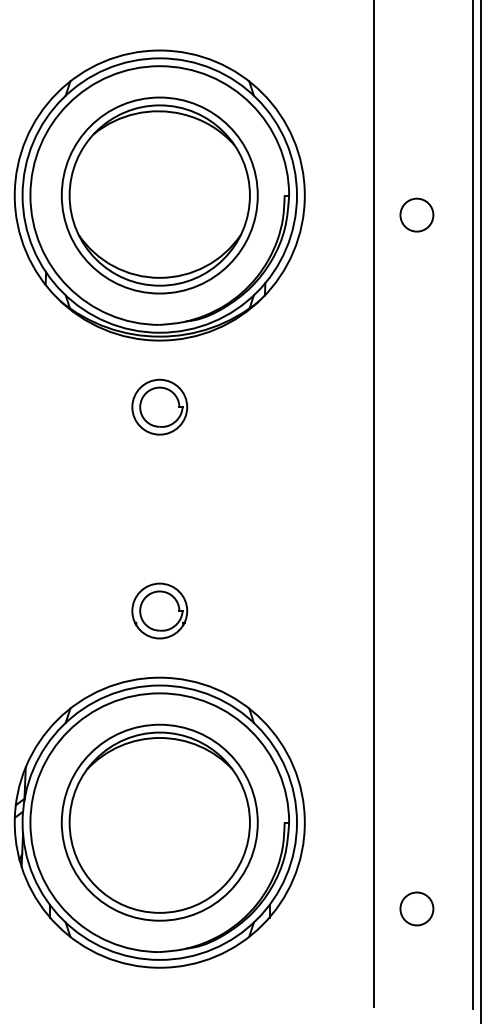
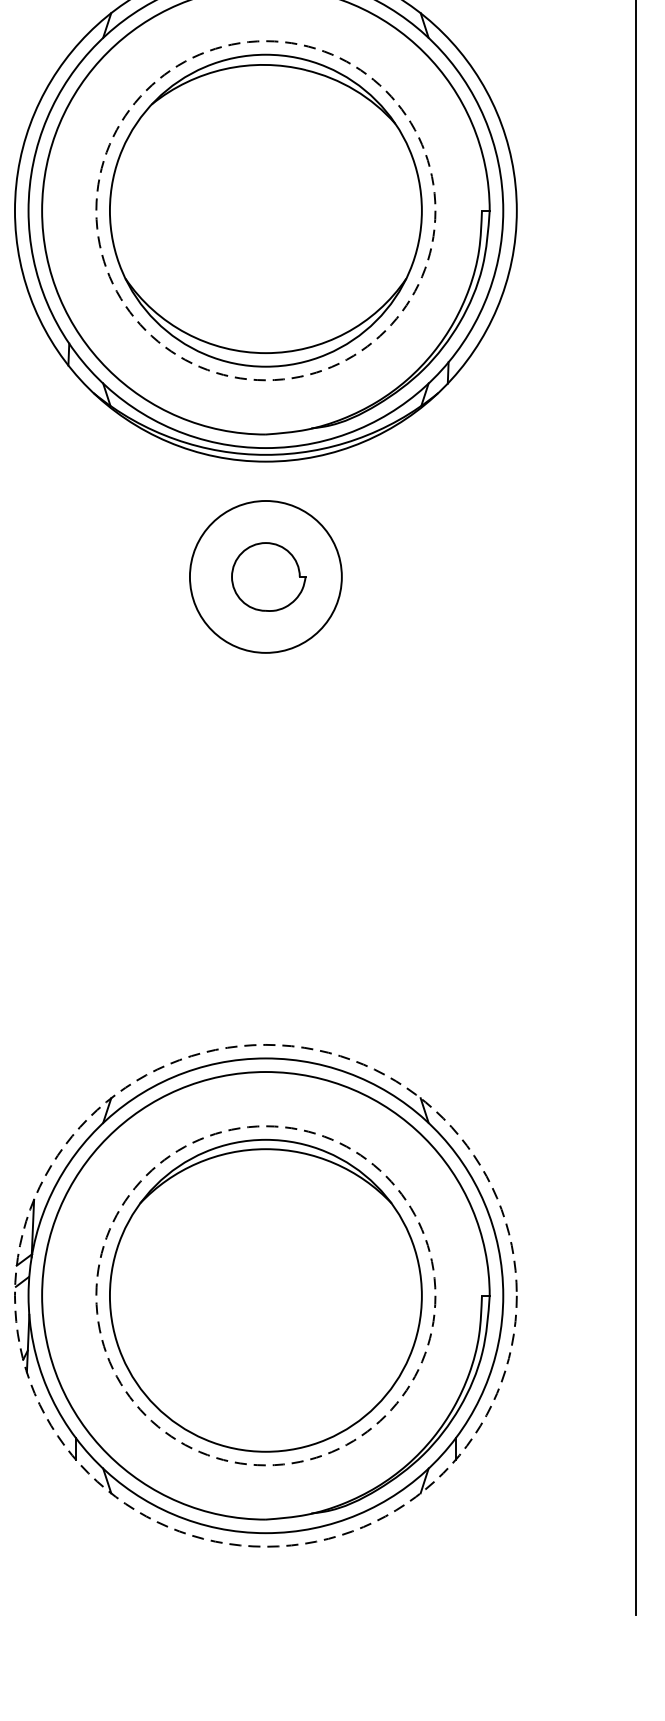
circle: (159, 195) -> (265, 210), solid -> dashed
circle: (159, 406) -> (265, 575), size x1.6
part: (159, 610) -> (265, 928), removed
circle: (159, 822) -> (265, 1295), solid -> dashed
circle: (159, 822) -> (265, 1295), solid -> dashed

